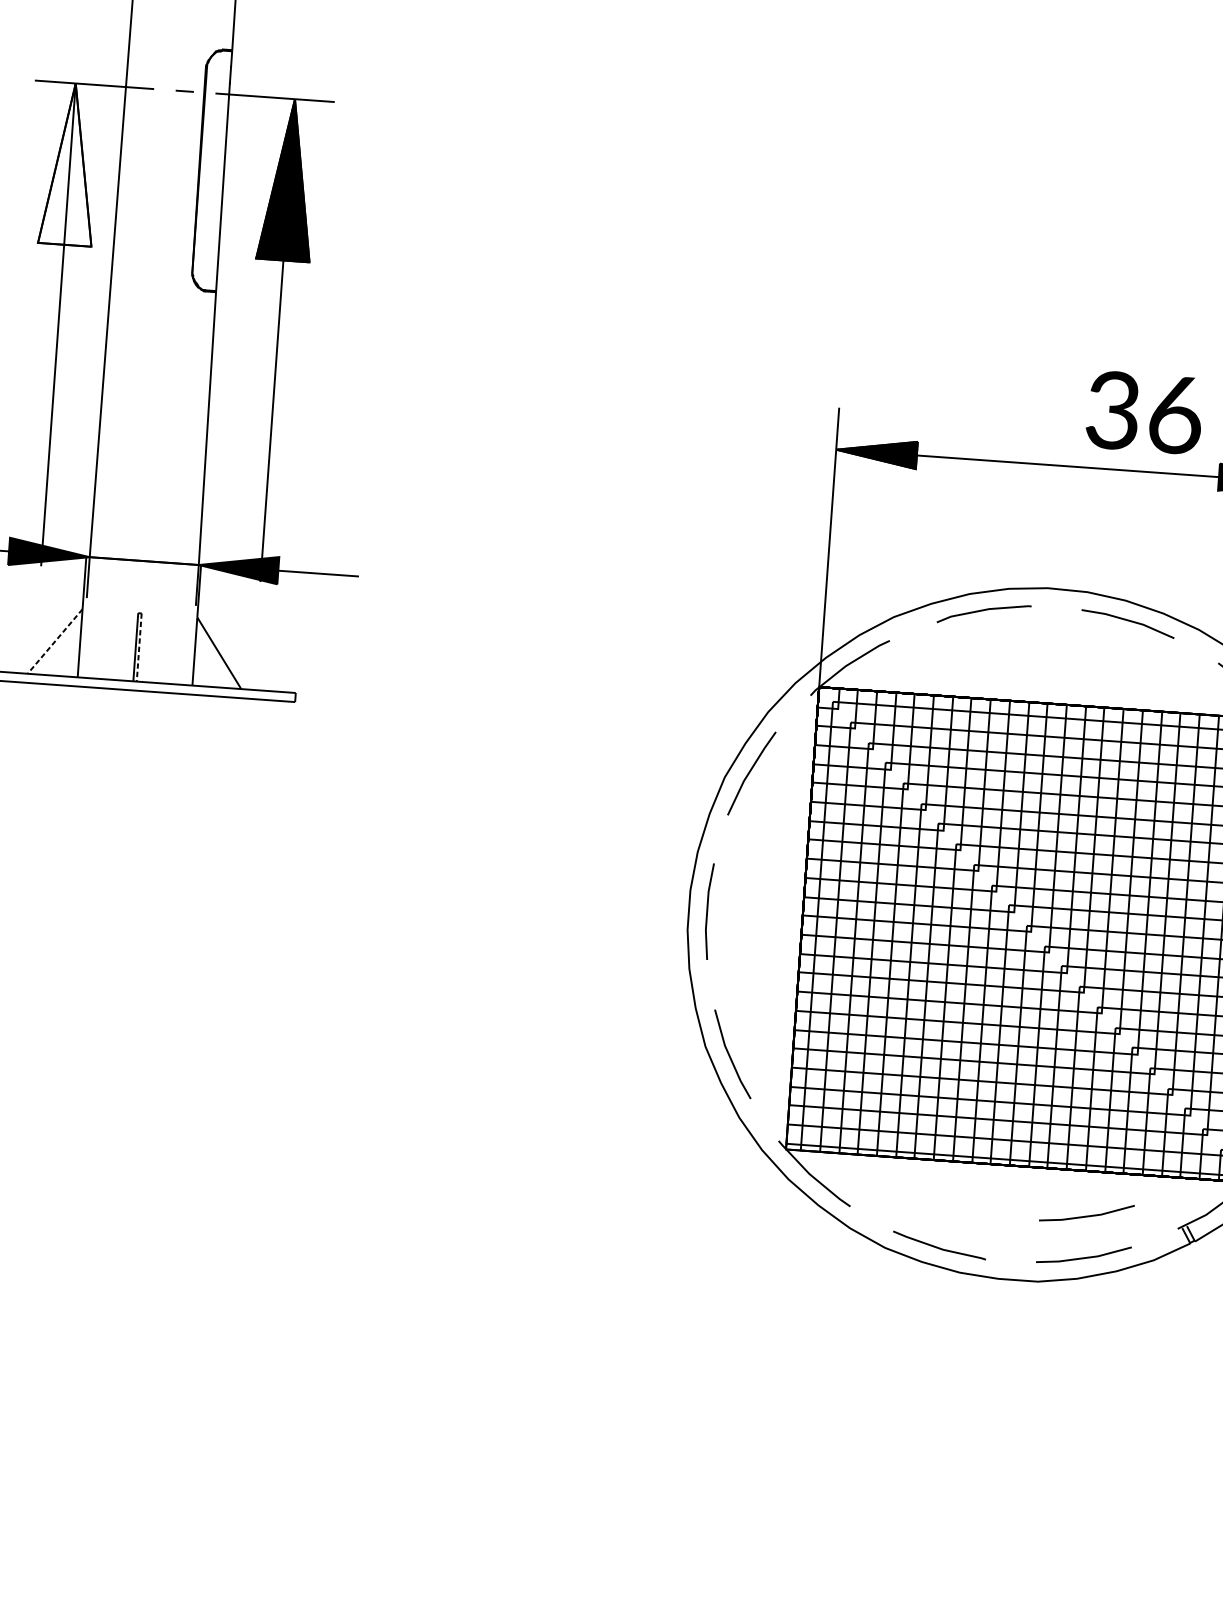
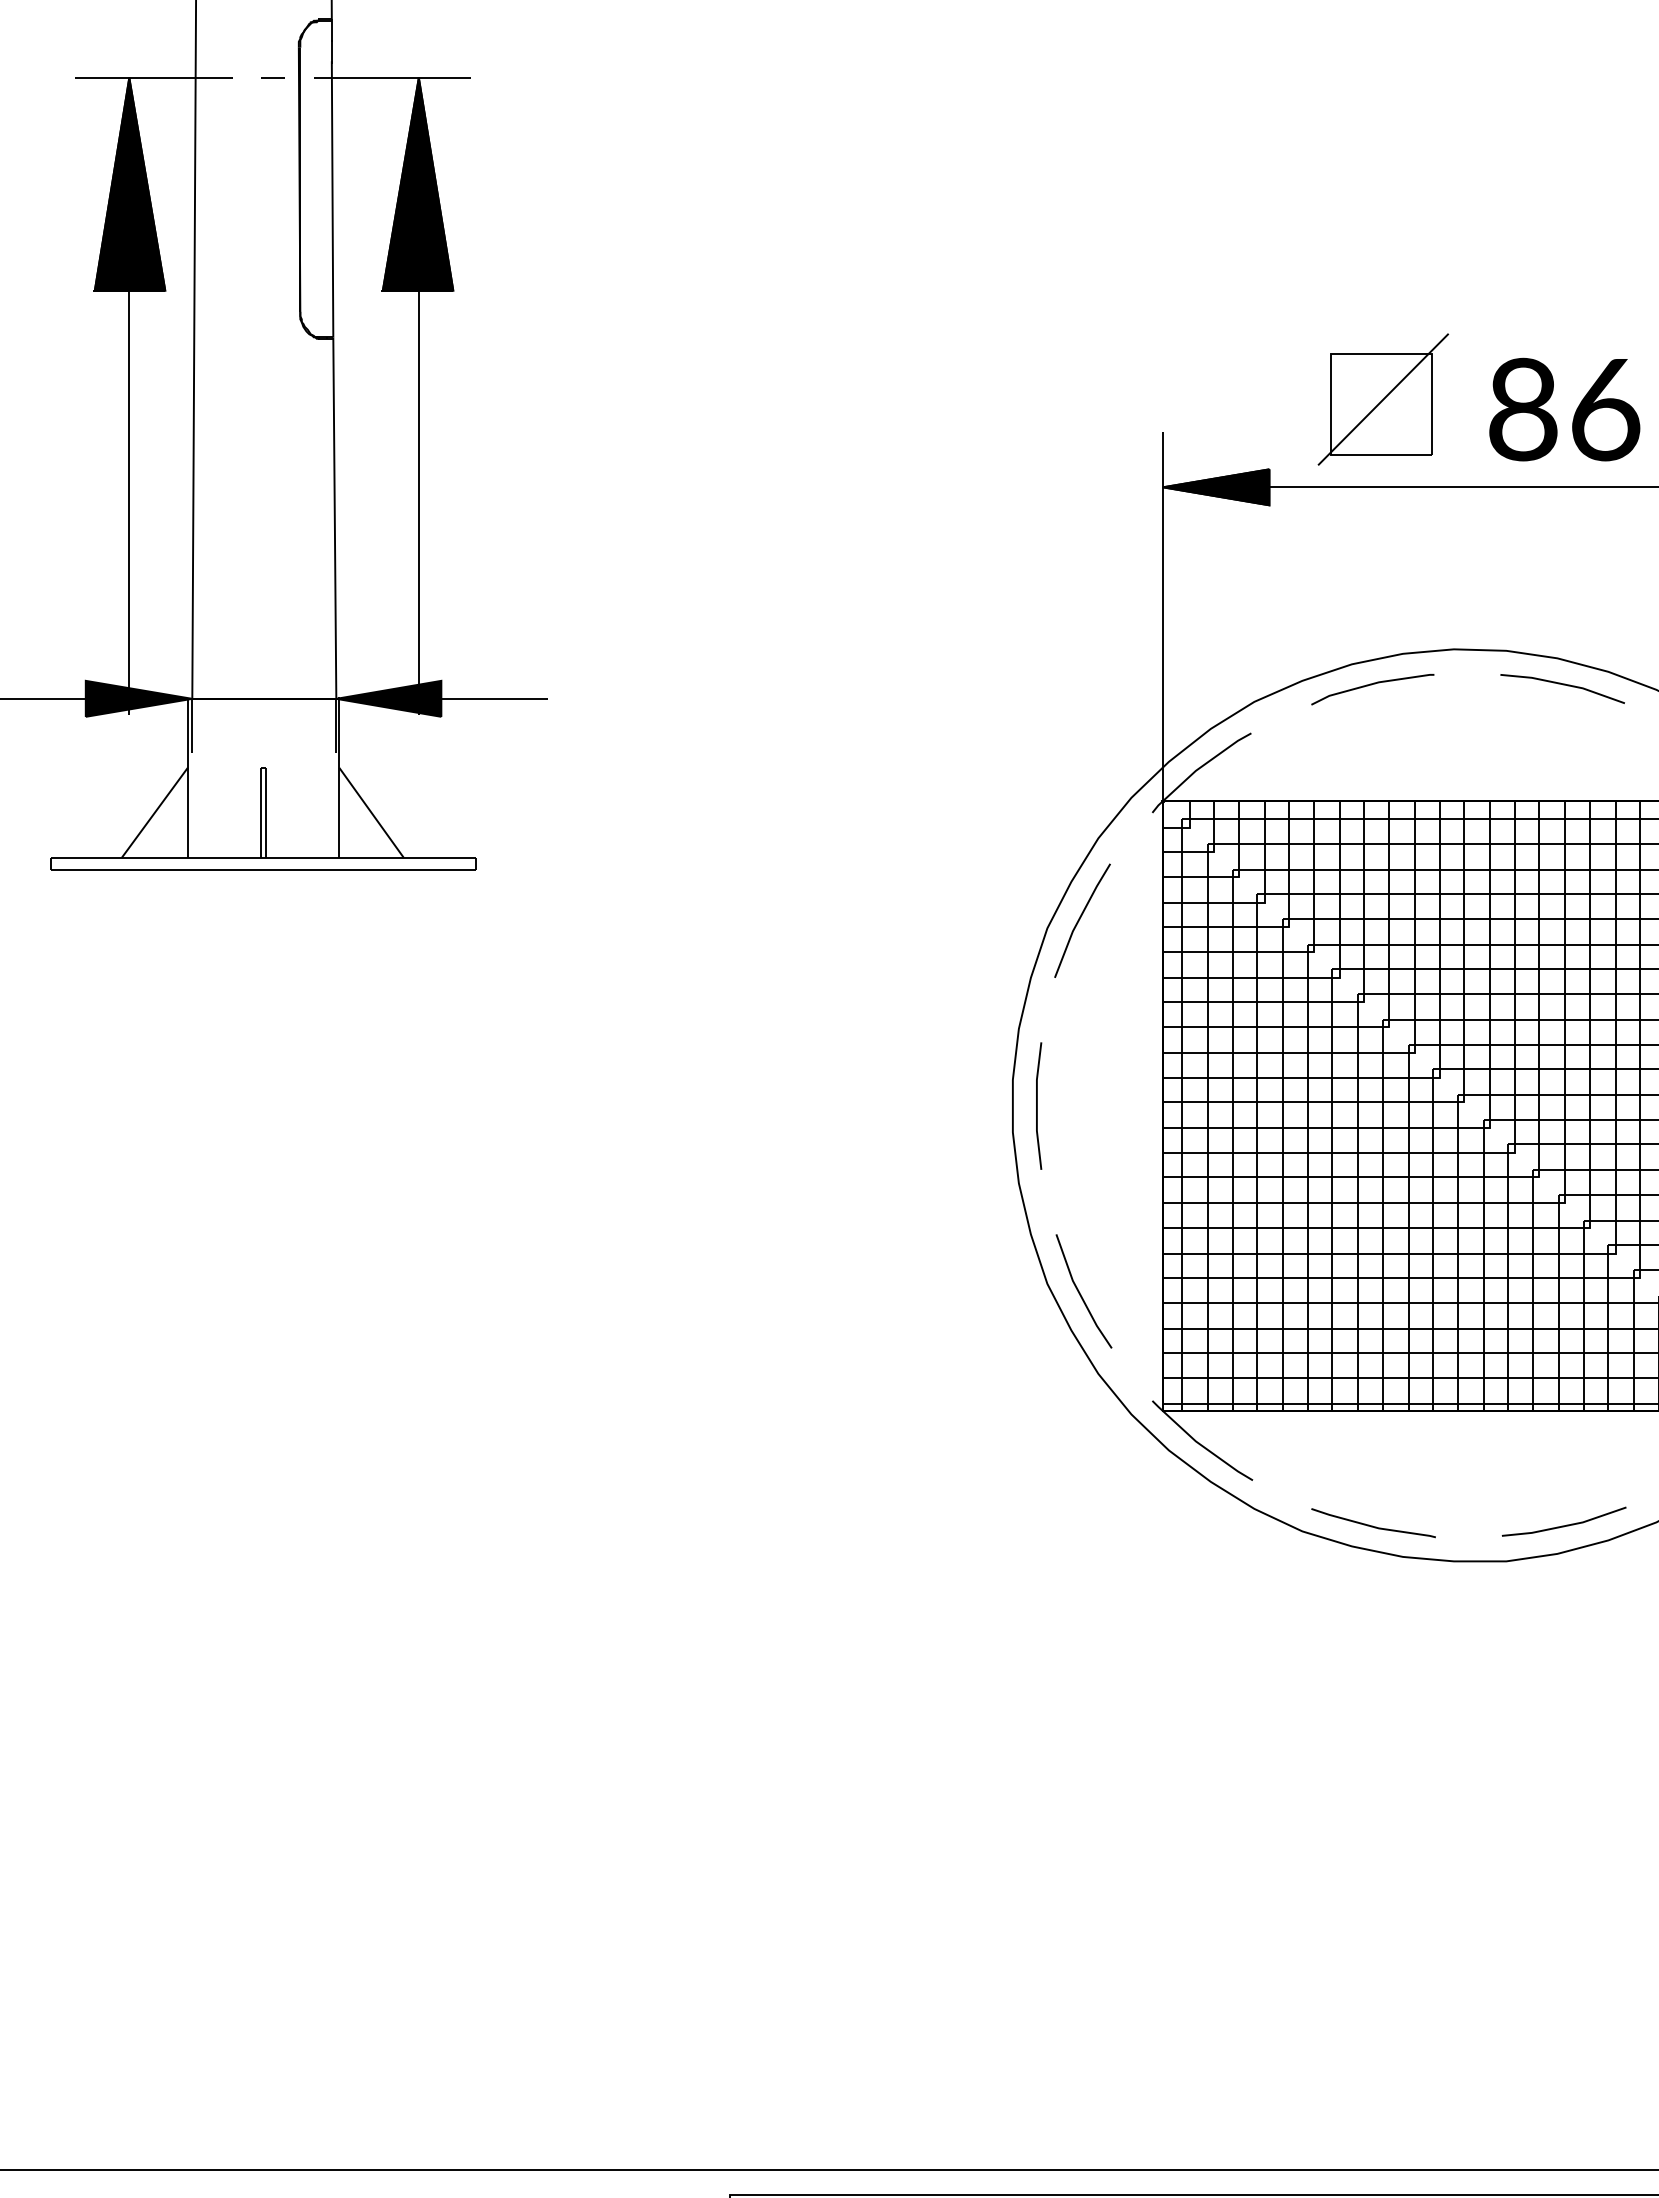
fill: (70, 163) -> (129, 183), added
part: (1008, 395) -> (1383, 399), added
text: (1112, 410) -> (1522, 409), 36 -> 86
line: (54, 641) -> (154, 812), dashed -> solid
line: (138, 647) -> (265, 813), dashed -> solid
line: (1086, 1215) -> (1563, 1470), removed

